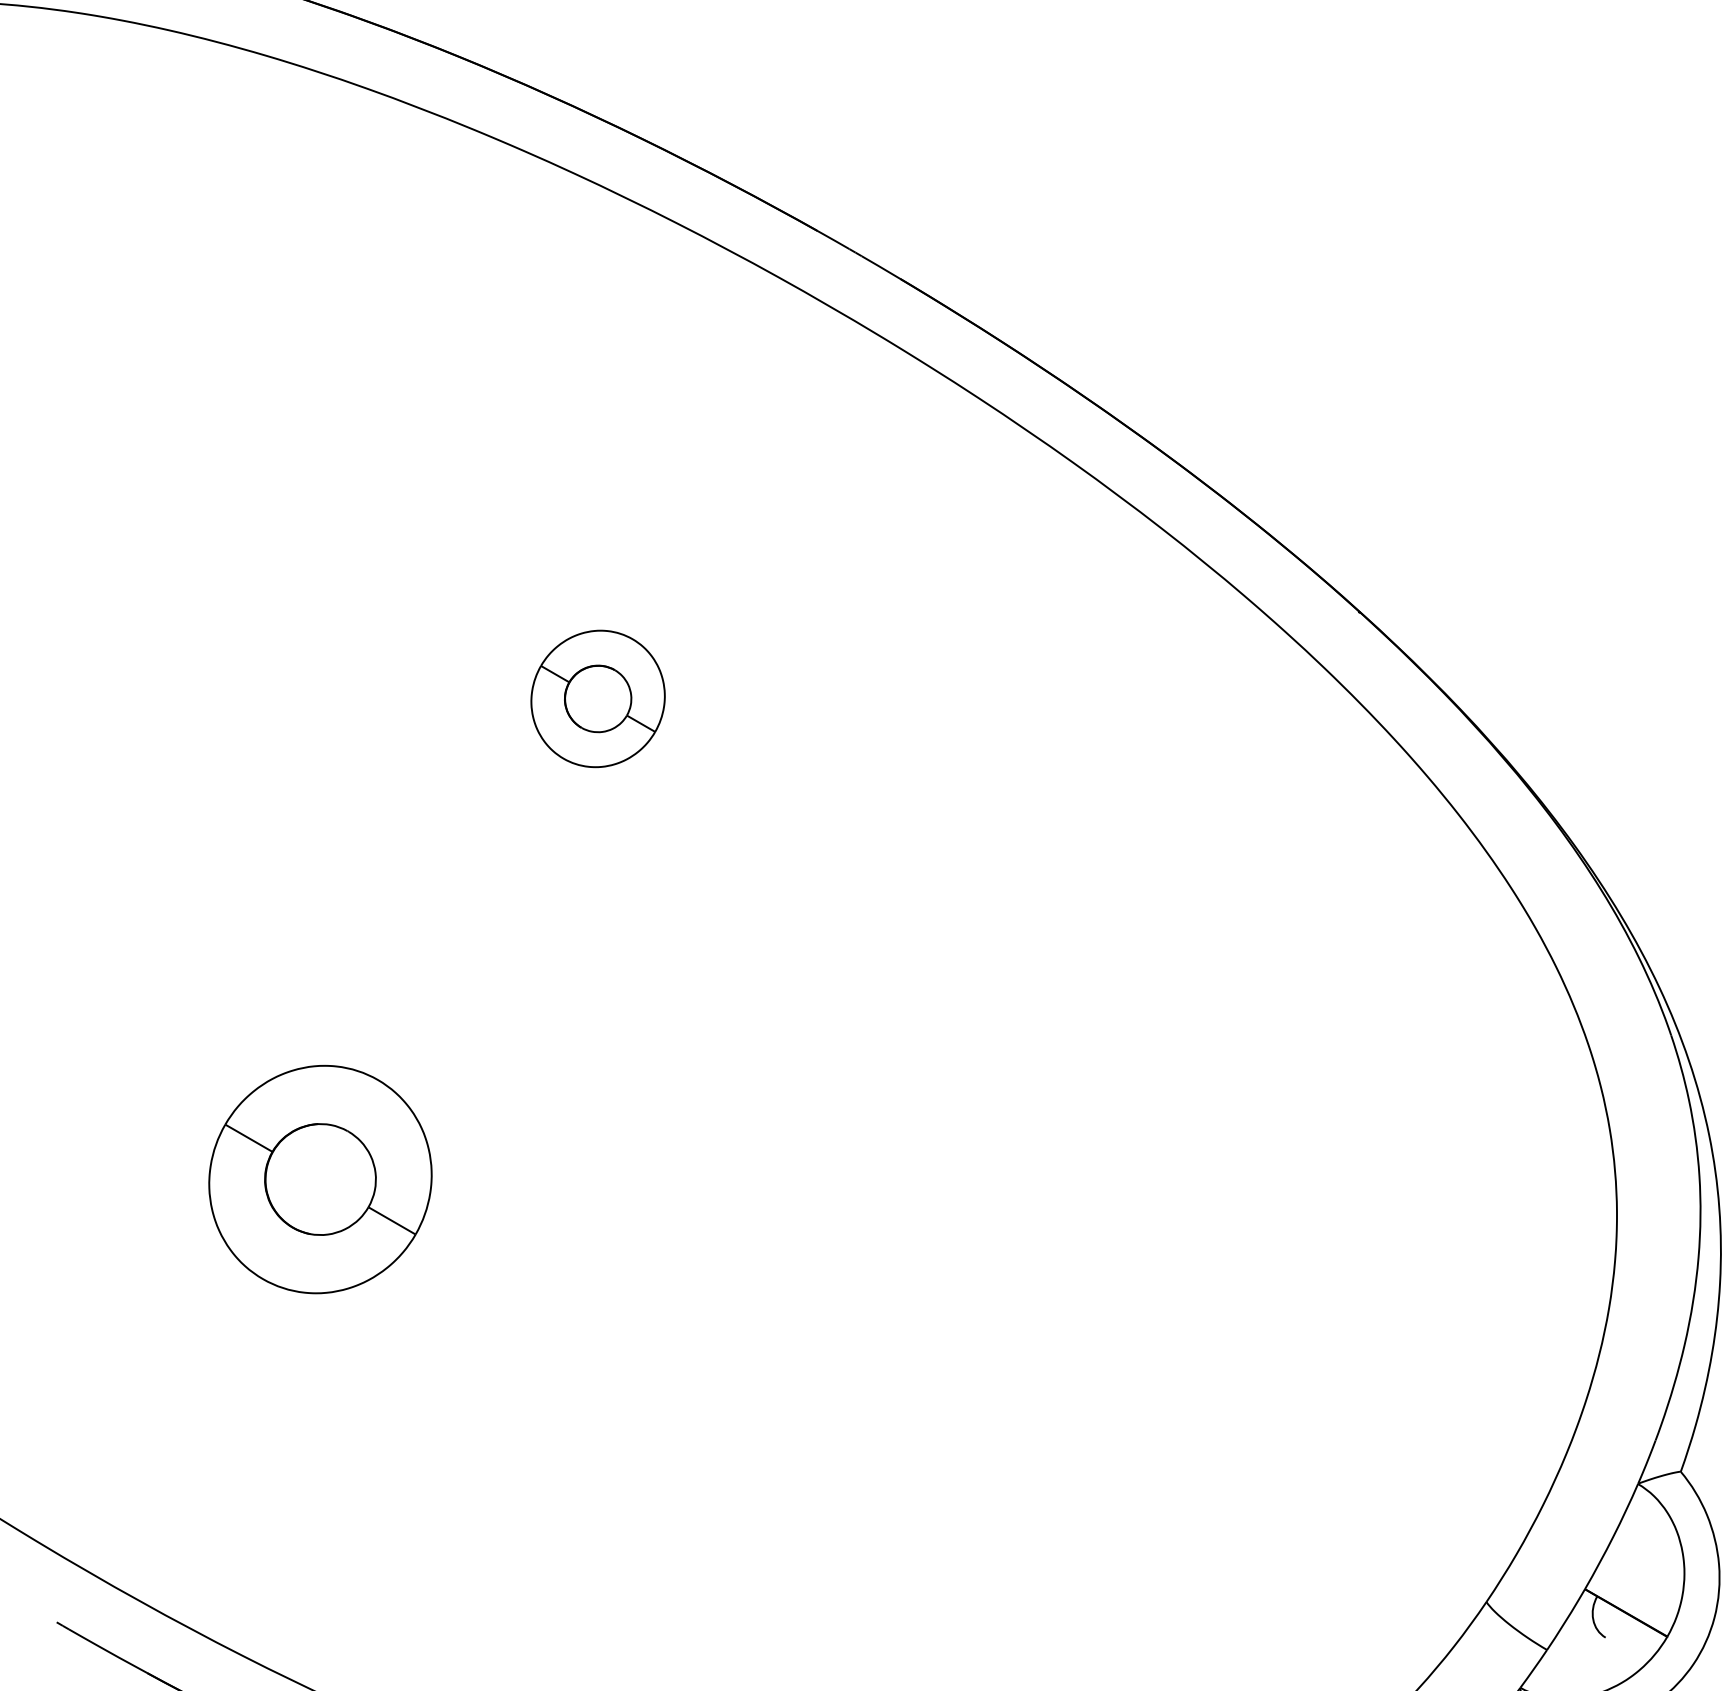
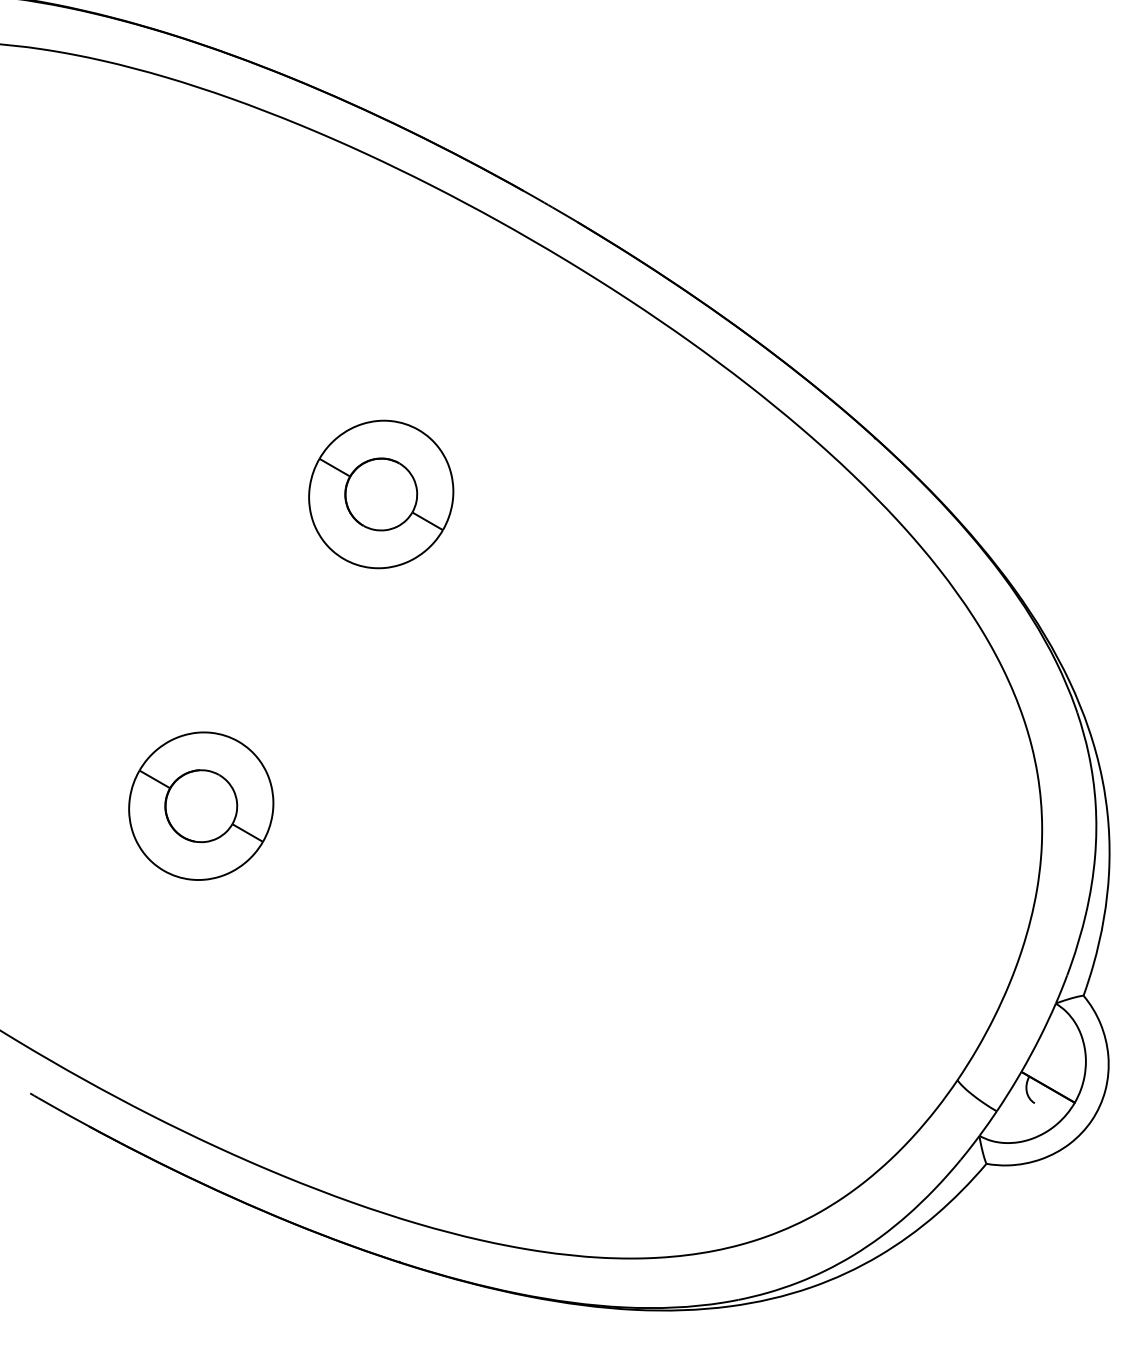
part: (598, 698) -> (381, 494), size x1.67

